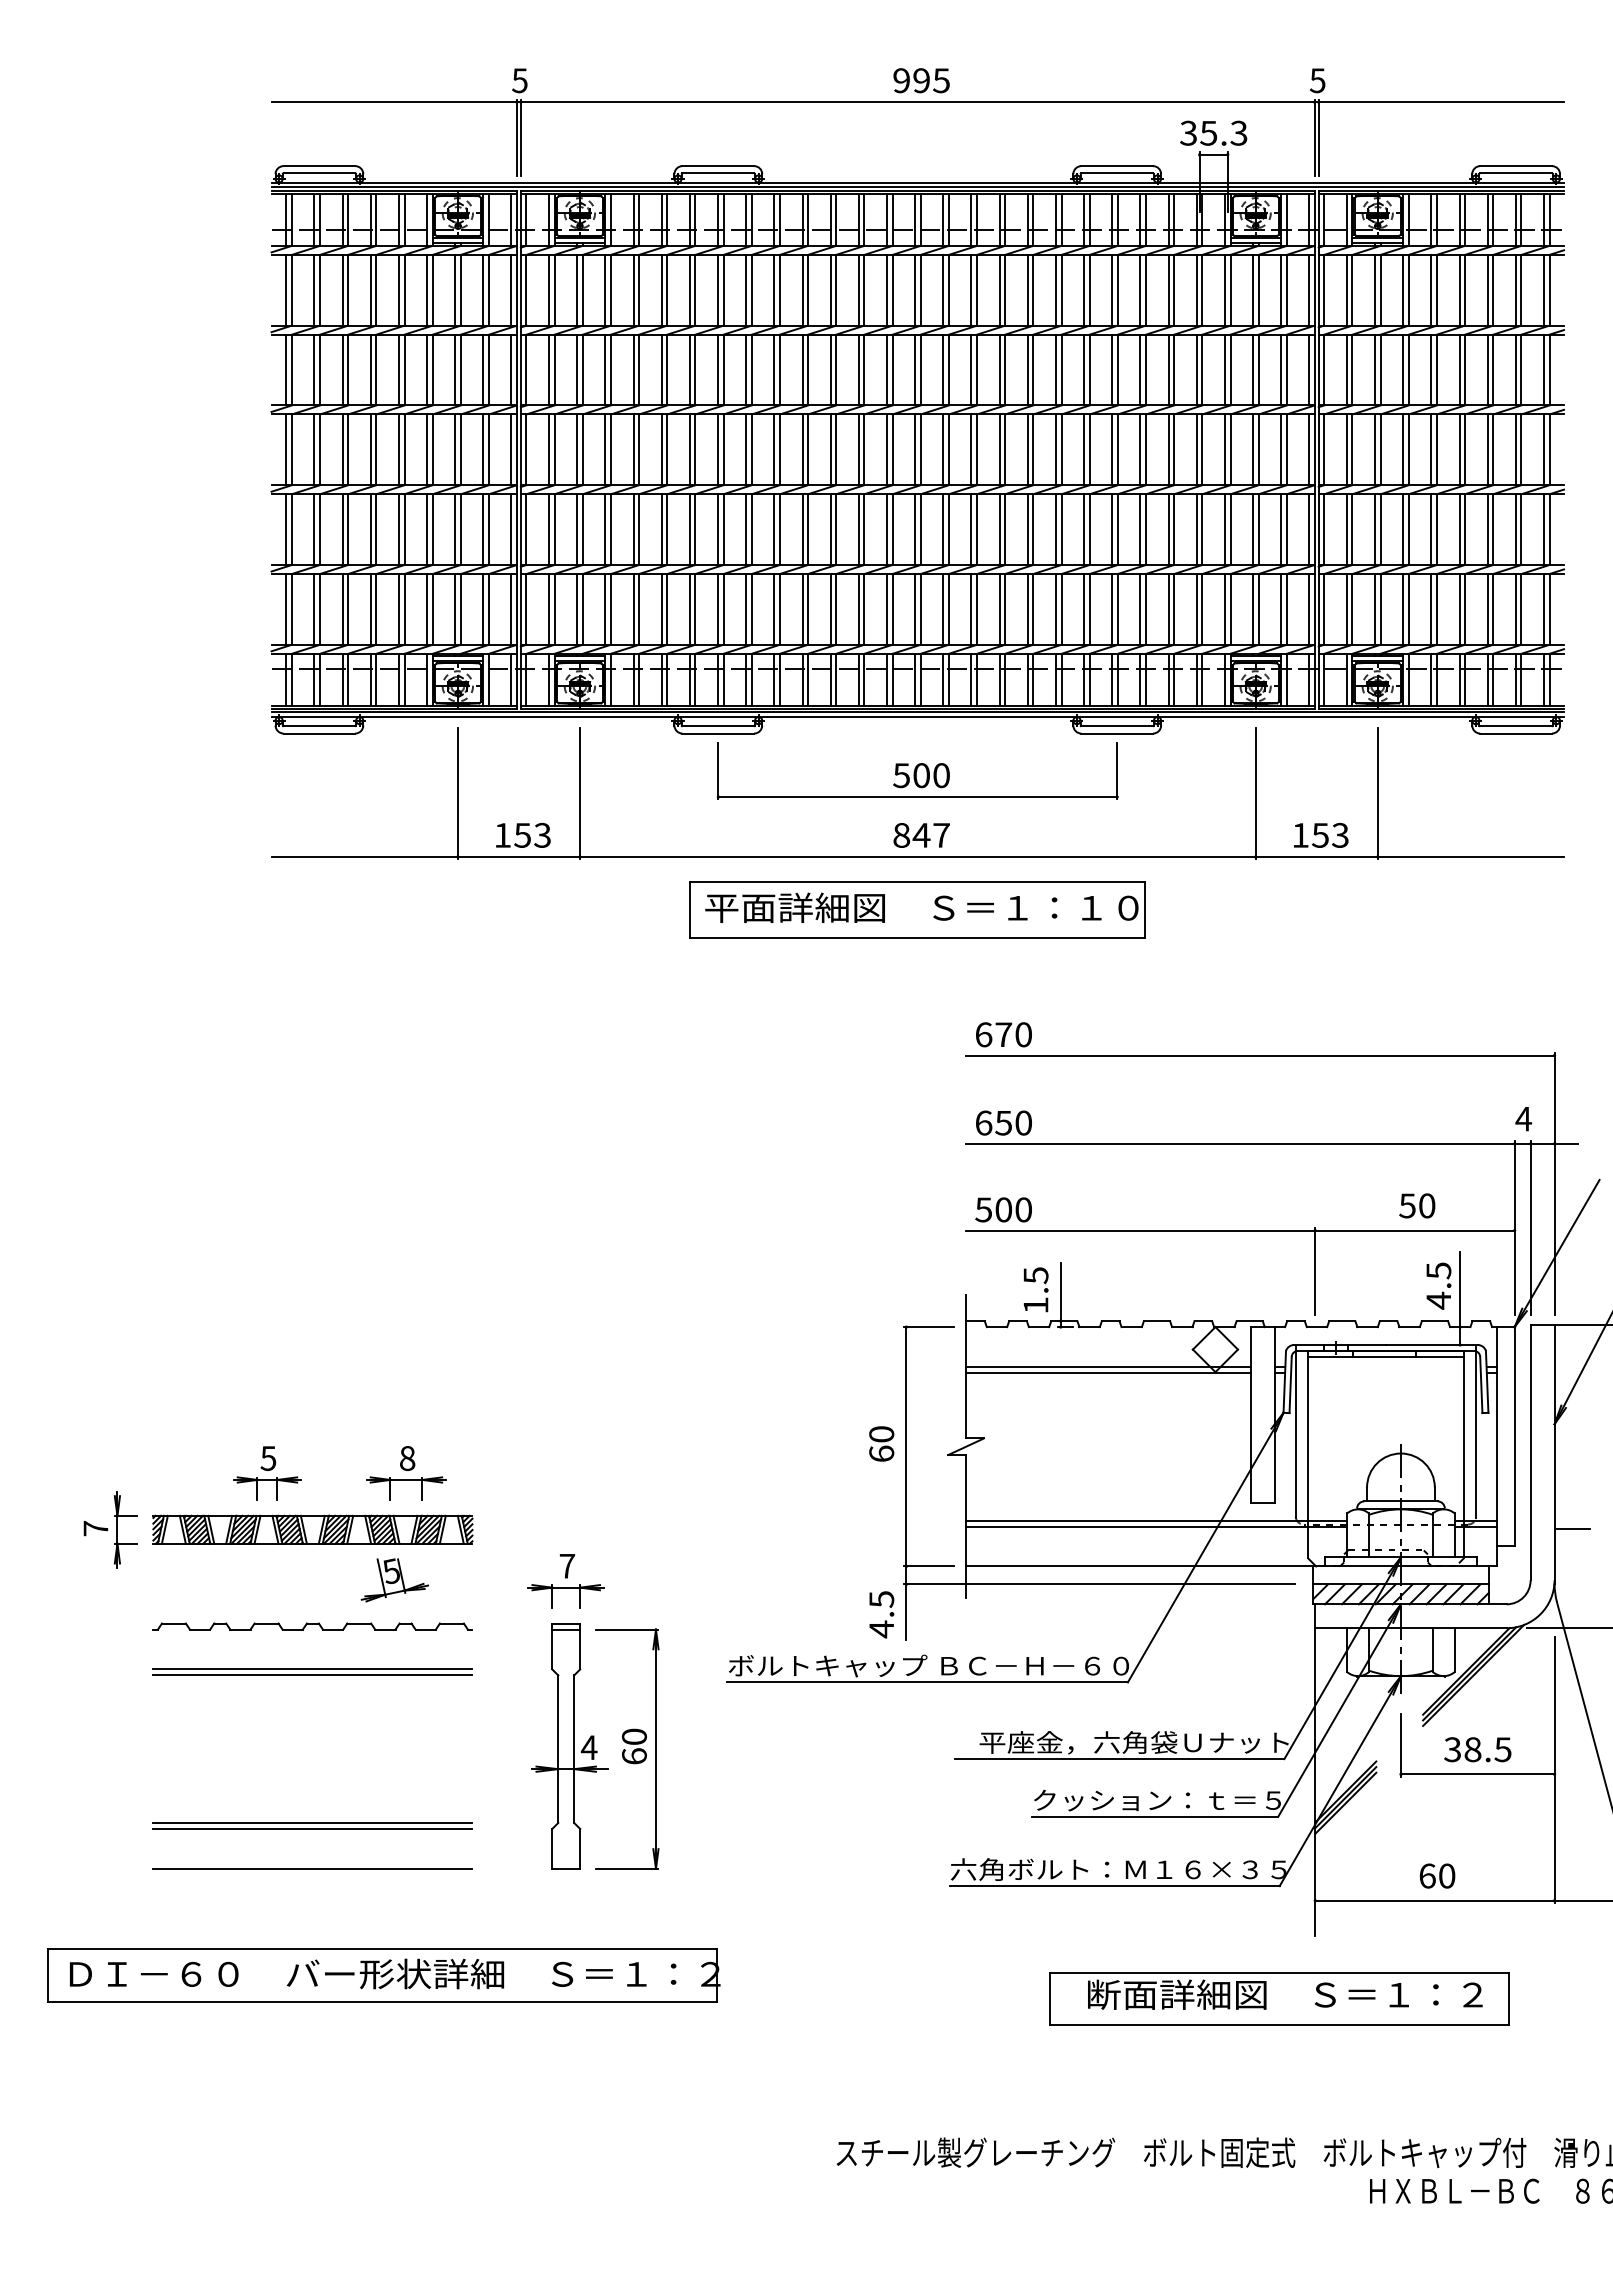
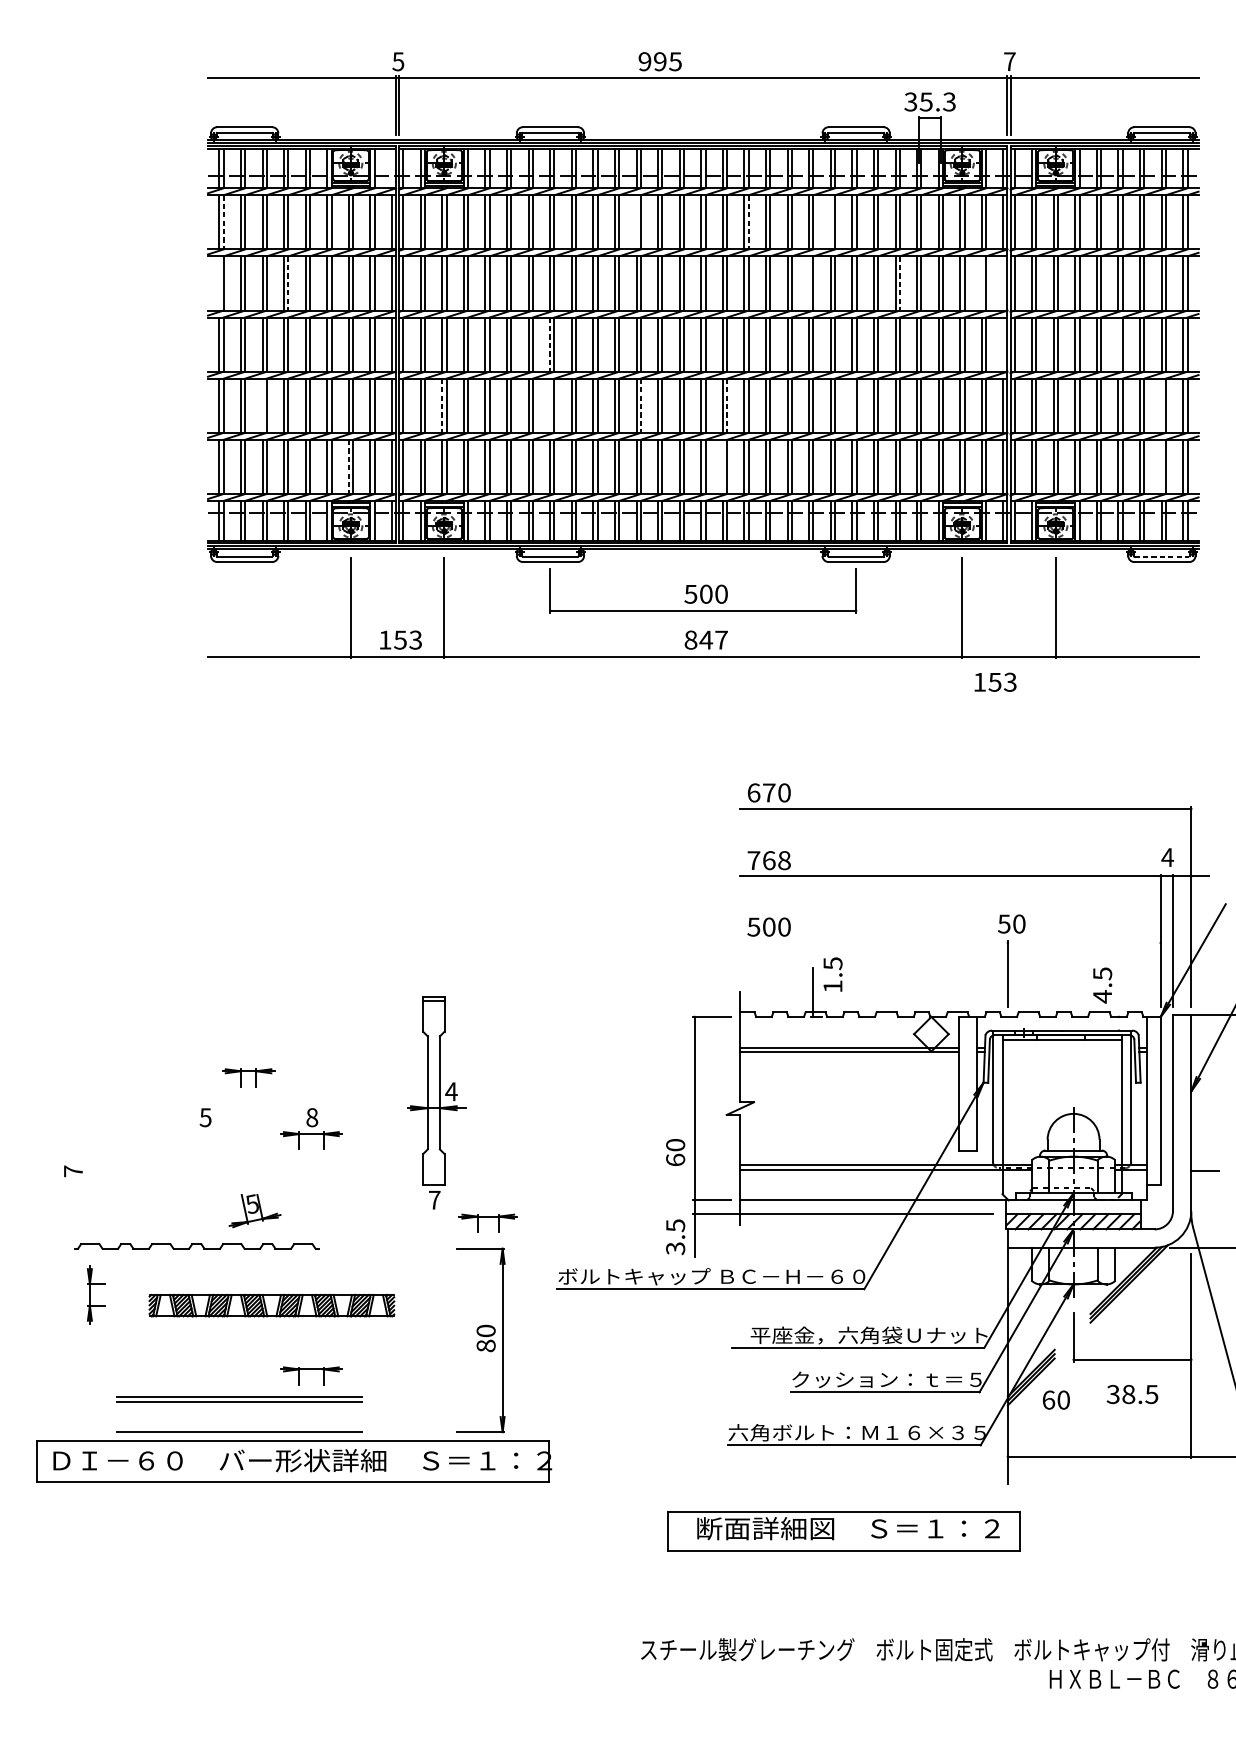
text: (921, 80) -> (660, 61), moved
text: (1317, 80) -> (1009, 61), 5 -> 7
line: (511, 219) -> (391, 168), removed
line: (830, 289) -> (636, 221), removed
line: (1084, 289) -> (831, 221), removed
line: (291, 290) -> (223, 222), solid -> dashed
line: (977, 290) -> (749, 222), solid -> dashed
line: (286, 369) -> (219, 283), removed
line: (1055, 369) -> (808, 283), removed
line: (1281, 369) -> (982, 283), removed
line: (1309, 369) -> (1003, 283), removed
line: (376, 370) -> (288, 283), solid -> dashed
line: (1174, 370) -> (900, 283), solid -> dashed
line: (1309, 449) -> (1003, 344), removed
line: (1459, 449) -> (1118, 344), removed
line: (718, 450) -> (550, 345), solid -> dashed
line: (342, 529) -> (262, 405), removed
line: (718, 529) -> (550, 405), removed
line: (1112, 529) -> (852, 405), removed
line: (1515, 529) -> (1161, 405), removed
line: (577, 530) -> (442, 406), solid -> dashed
line: (836, 530) -> (640, 406), solid -> dashed
line: (948, 530) -> (726, 406), solid -> dashed
line: (455, 609) -> (348, 466), solid -> dashed
line: (943, 609) -> (722, 466), removed
line: (1515, 609) -> (1161, 466), removed
line: (1516, 726) -> (1162, 556), solid -> dashed
text: (1321, 835) -> (995, 682), moved
part: (917, 909) -> (703, 696), removed
text: (1003, 1122) -> (768, 860), 650 -> 768
text: (1417, 1205) -> (1011, 923), moved
line: (1240, 1230) -> (950, 942), removed
text: (1035, 1289) -> (832, 974), moved
line: (1460, 1298) -> (1119, 995), removed
text: (881, 1443) -> (675, 1152), moved
part: (267, 1480) -> (248, 1071), moved
part: (117, 1529) -> (89, 1294), moved
part: (312, 1529) -> (271, 1305), moved
part: (394, 1580) -> (254, 1211), moved
part: (565, 1588) -> (487, 1217), moved
part: (312, 1626) -> (196, 1246), moved
text: (881, 1629) -> (675, 1248), 4.5 -> 3.5
line: (312, 1669) -> (239, 1279), removed
line: (312, 1675) -> (239, 1283), removed
part: (569, 1746) -> (436, 1090), moved
text: (1477, 1749) -> (1132, 1394), moved
text: (634, 1756) -> (486, 1346), 60 -> 80
part: (406, 1787) -> (311, 1369), added
text: (1437, 1875) -> (1056, 1399), moved
part: (383, 1975) -> (293, 1461), moved
part: (1279, 1998) -> (844, 1531), moved

